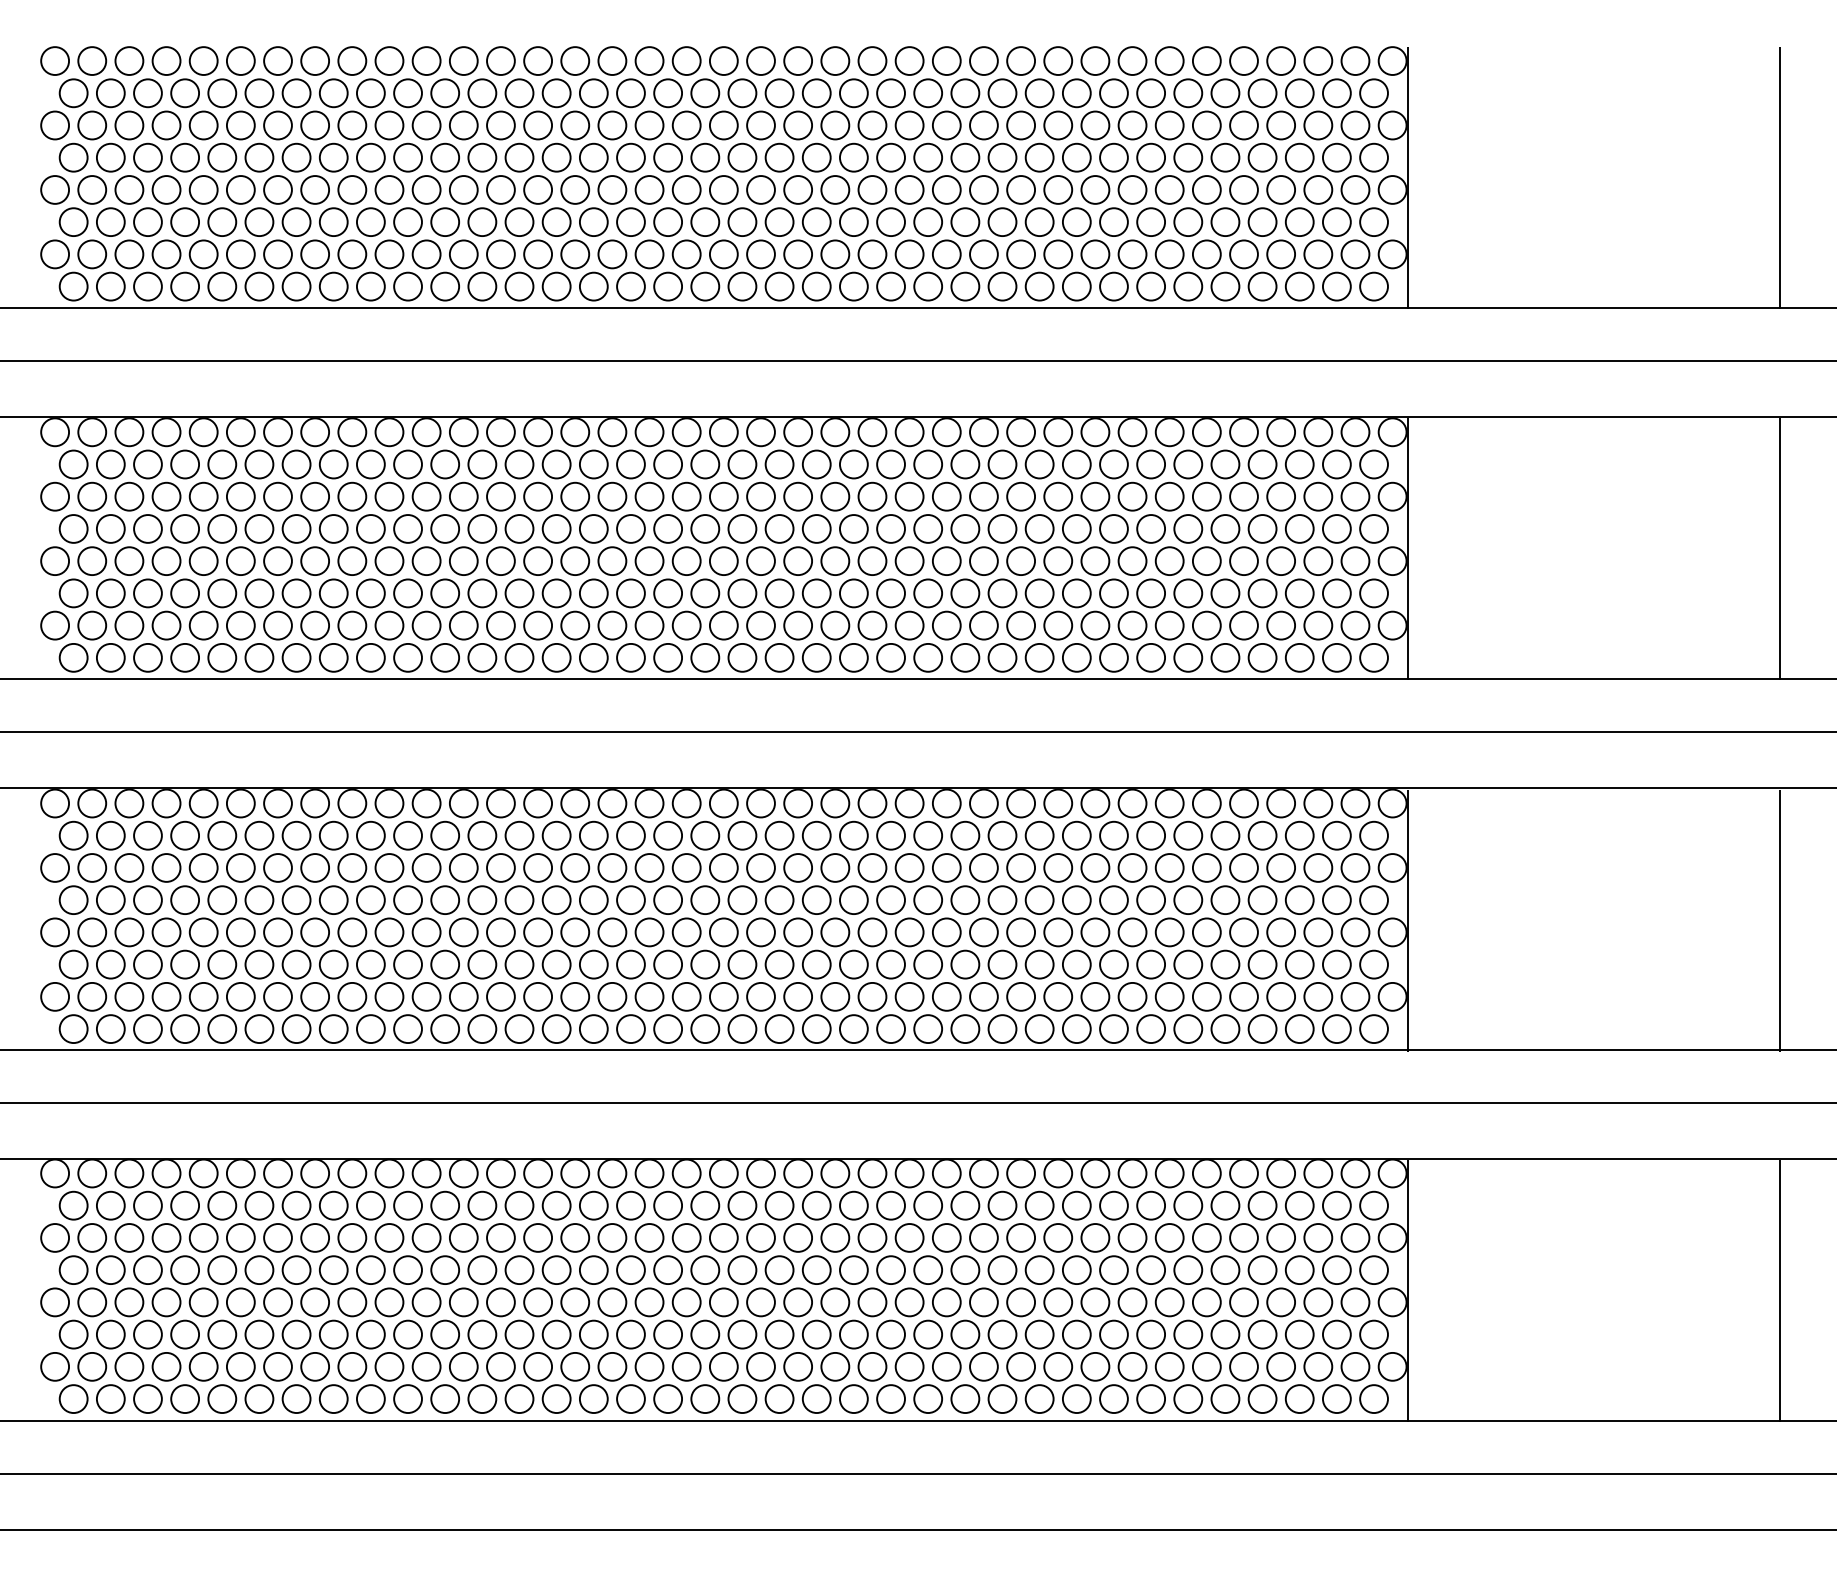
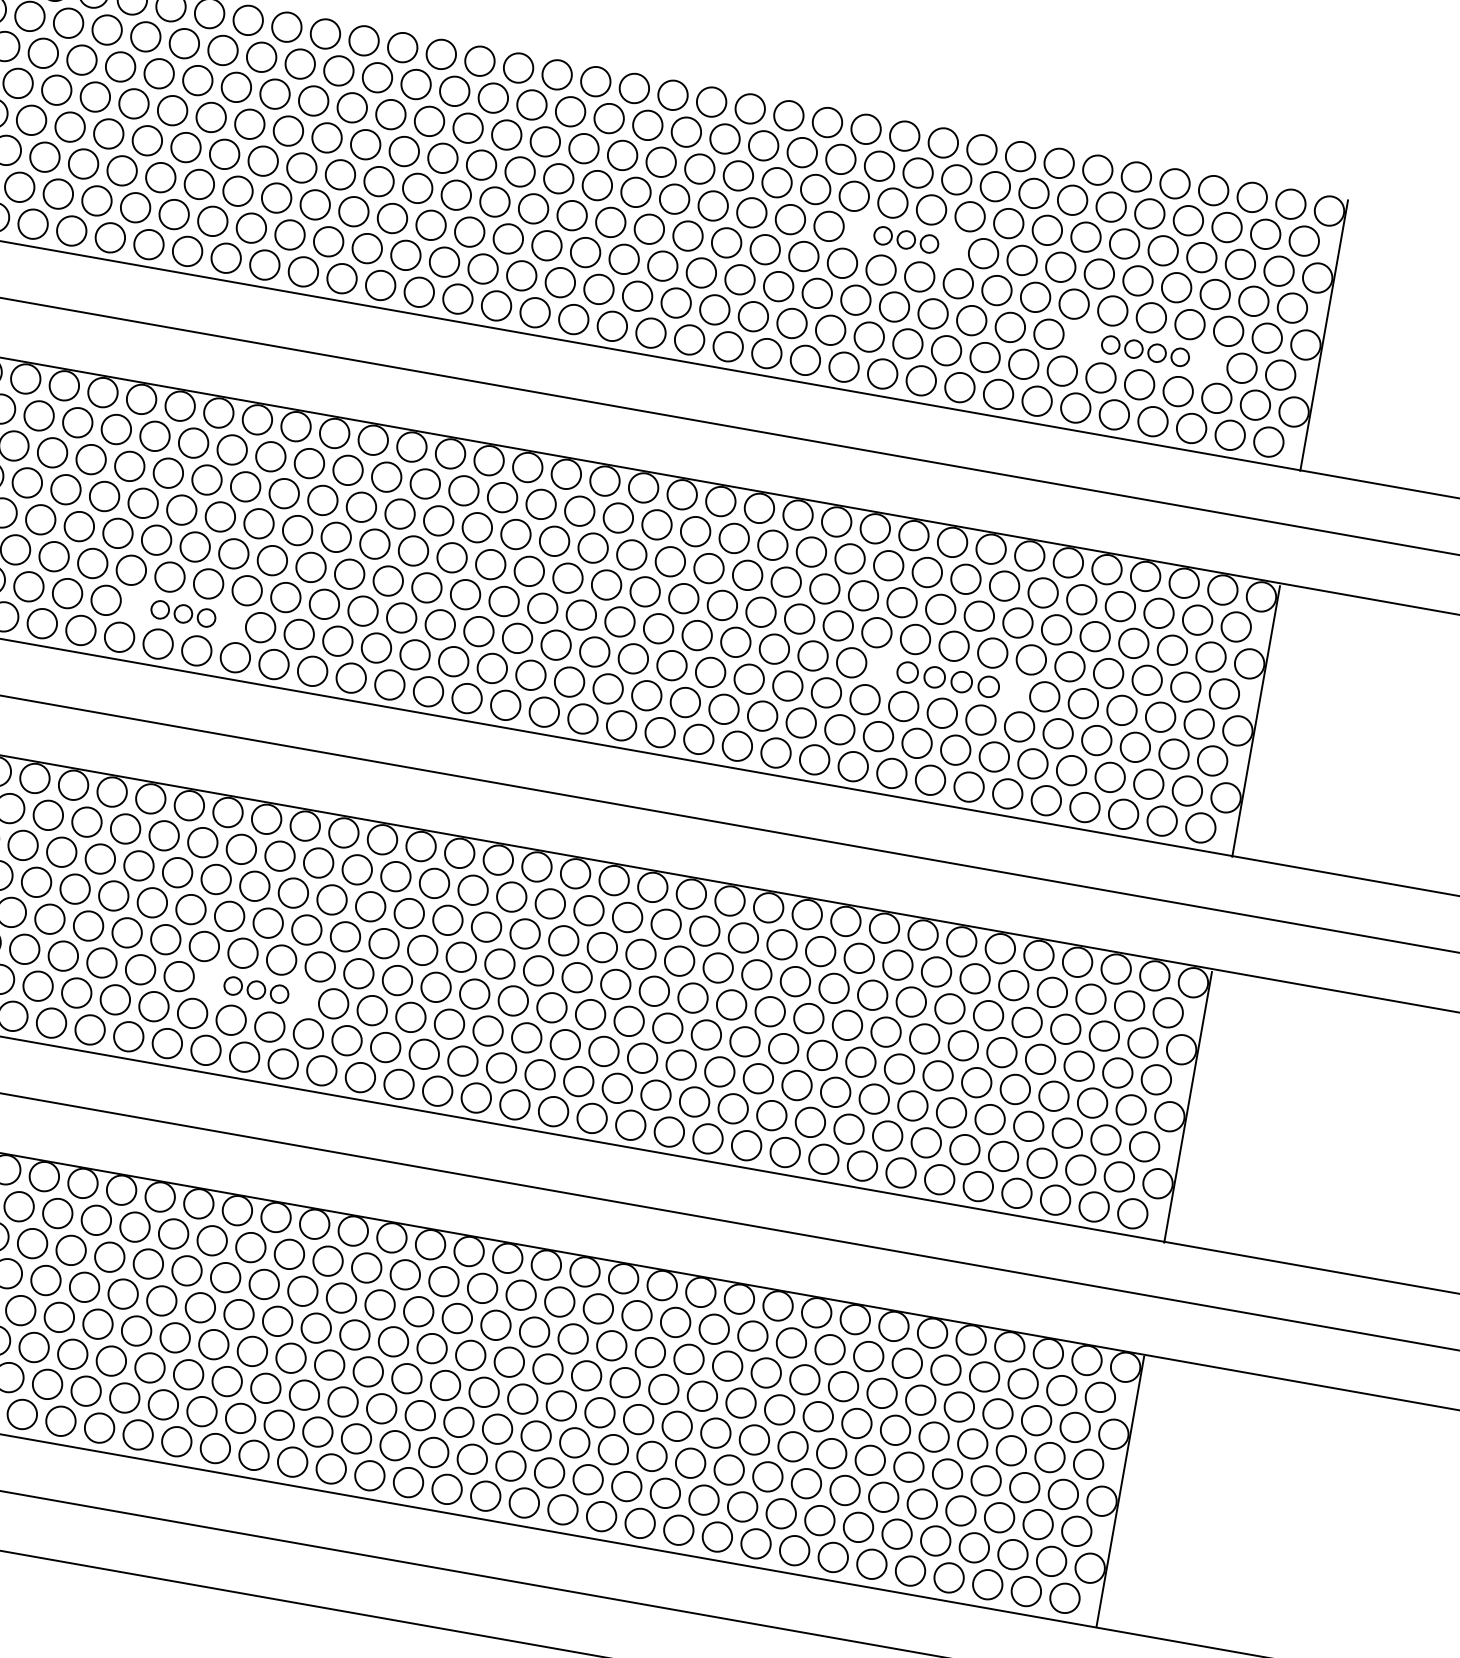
part: (1002, 157) -> (906, 239), size x0.6
part: (1243, 221) -> (1145, 350), size x0.6
part: (1113, 560) -> (947, 679), size x0.7
part: (389, 625) -> (183, 613), size x0.6
part: (519, 964) -> (256, 990), size x0.6

